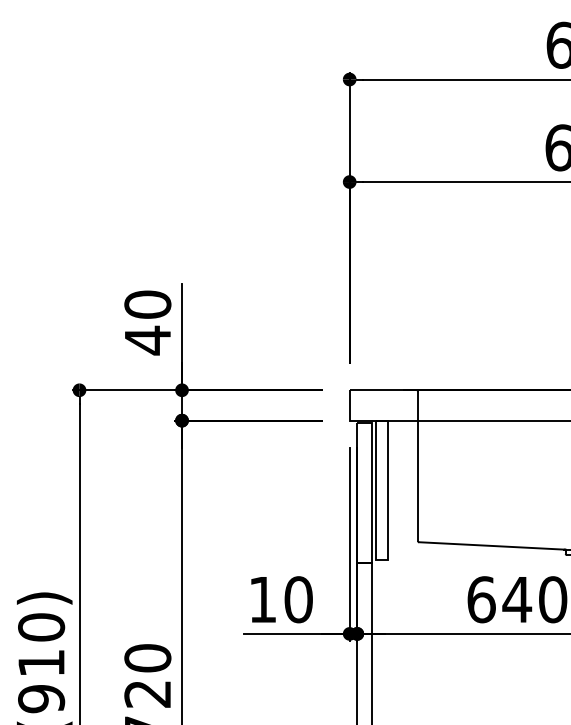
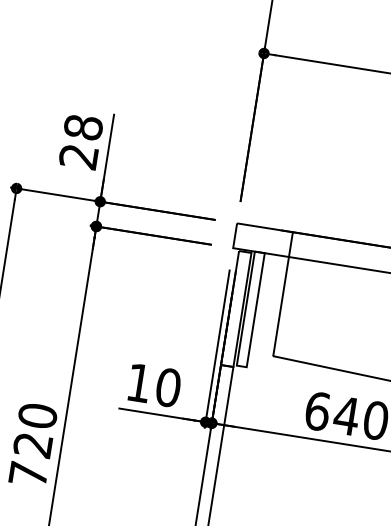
text: (147, 322) -> (80, 141), 40 -> 28

